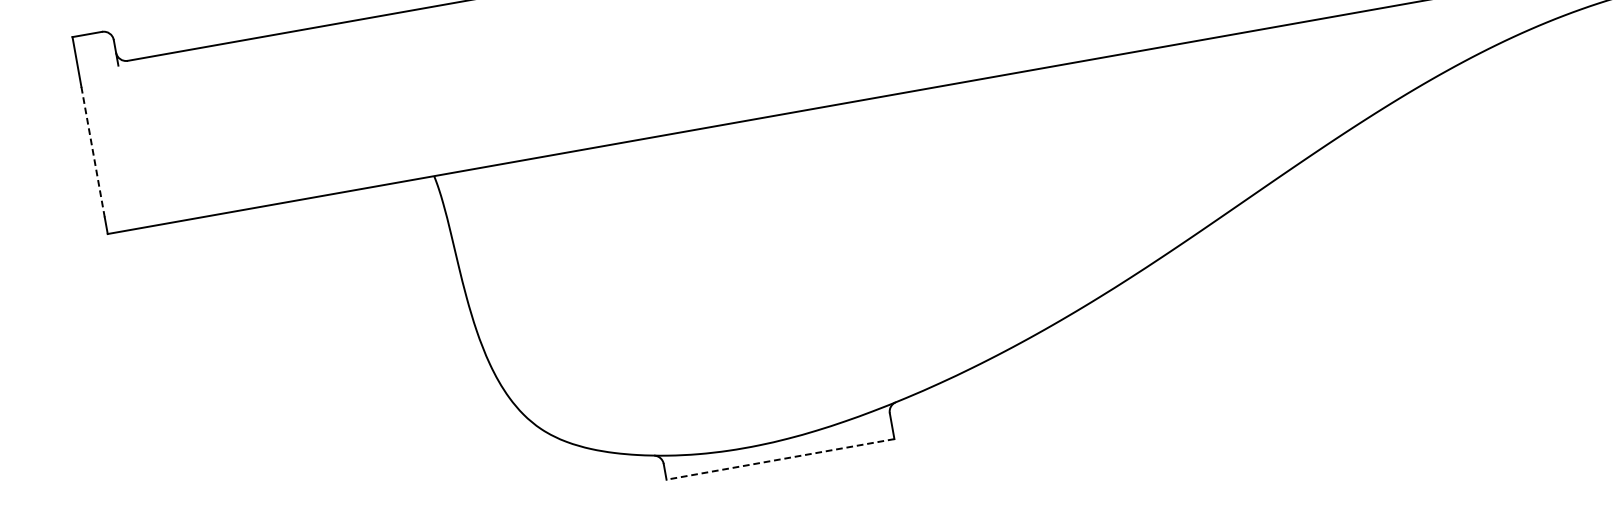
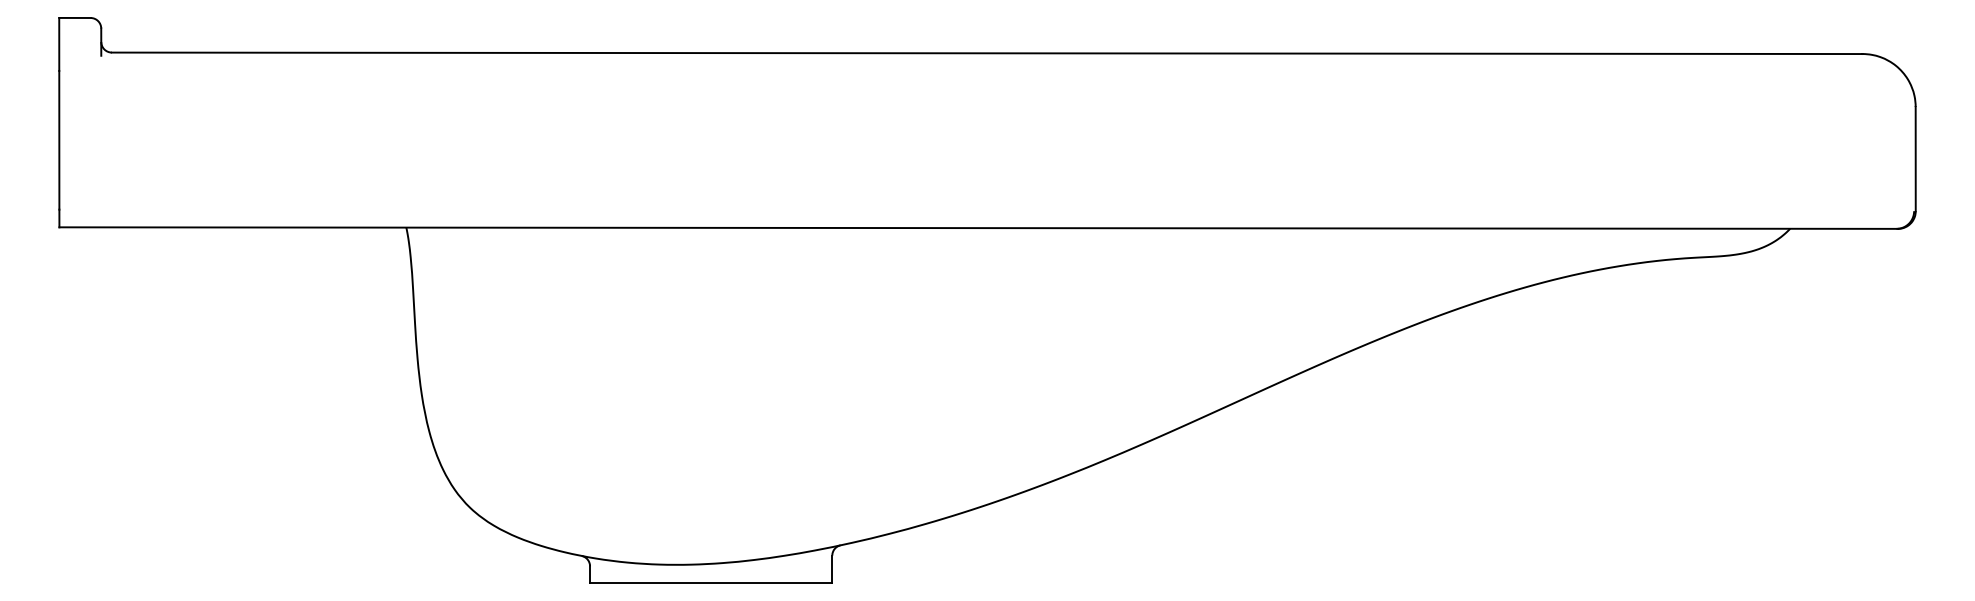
line: (93, 152) -> (59, 140), dashed -> solid
line: (779, 459) -> (710, 583), dashed -> solid

